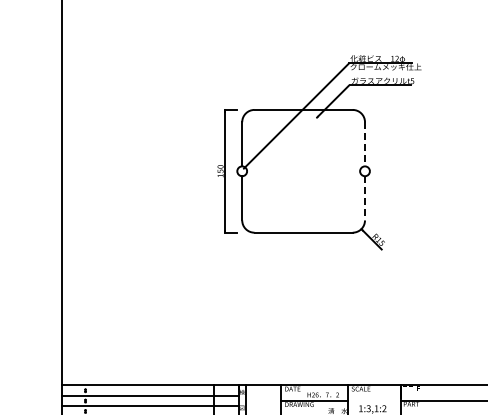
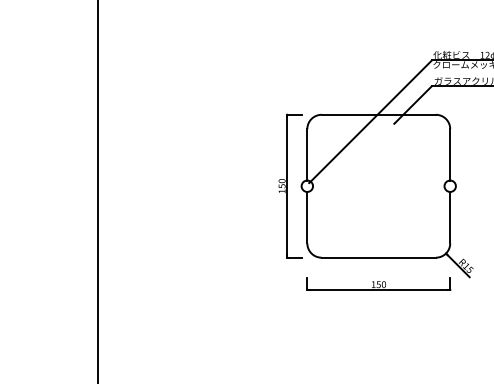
line: (365, 144) -> (450, 155), dashed -> solid
line: (365, 198) -> (450, 217), dashed -> solid
part: (303, 255) -> (378, 284), added

